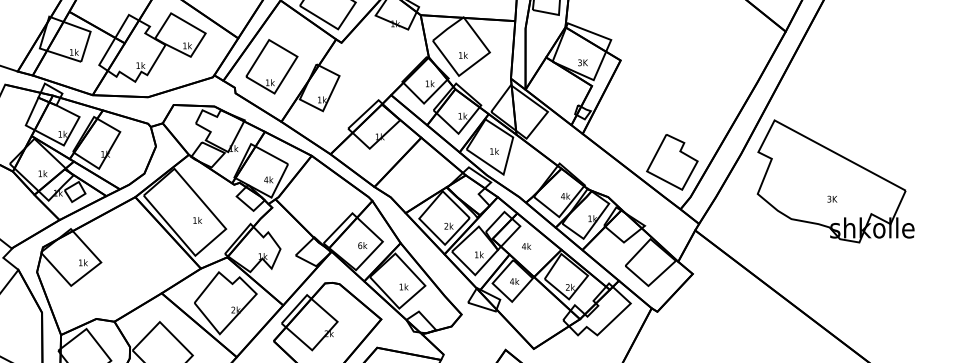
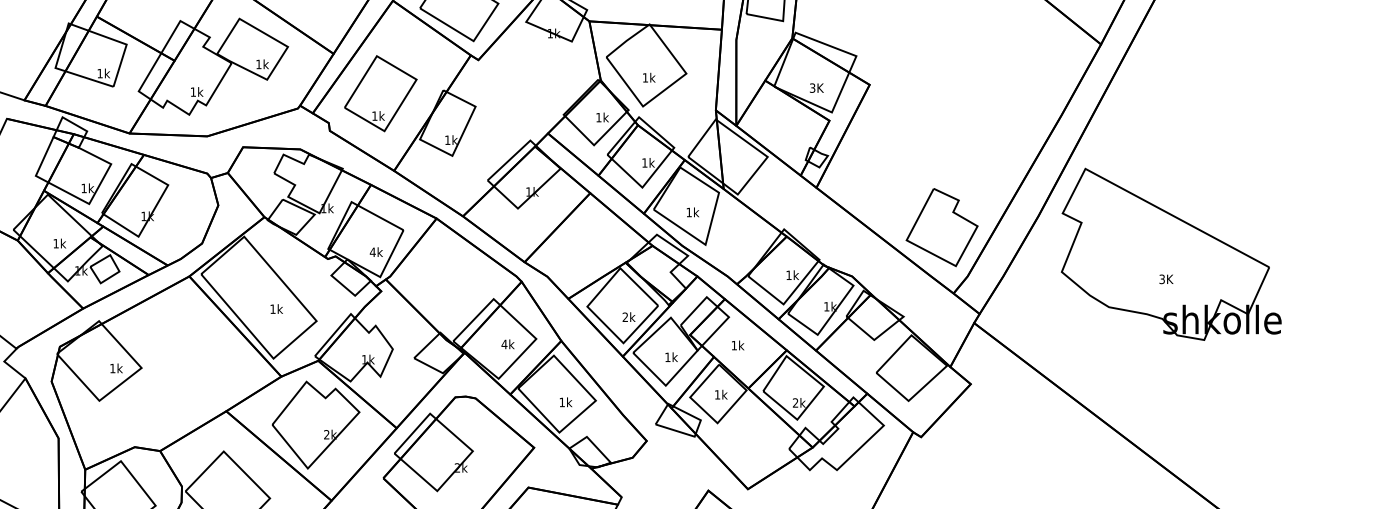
text: (562, 195) -> (788, 274), 4k -> 1k
text: (360, 245) -> (504, 344), 6k -> 4k
text: (524, 246) -> (734, 345), 4k -> 1k
text: (512, 281) -> (717, 394), 4k -> 1k

